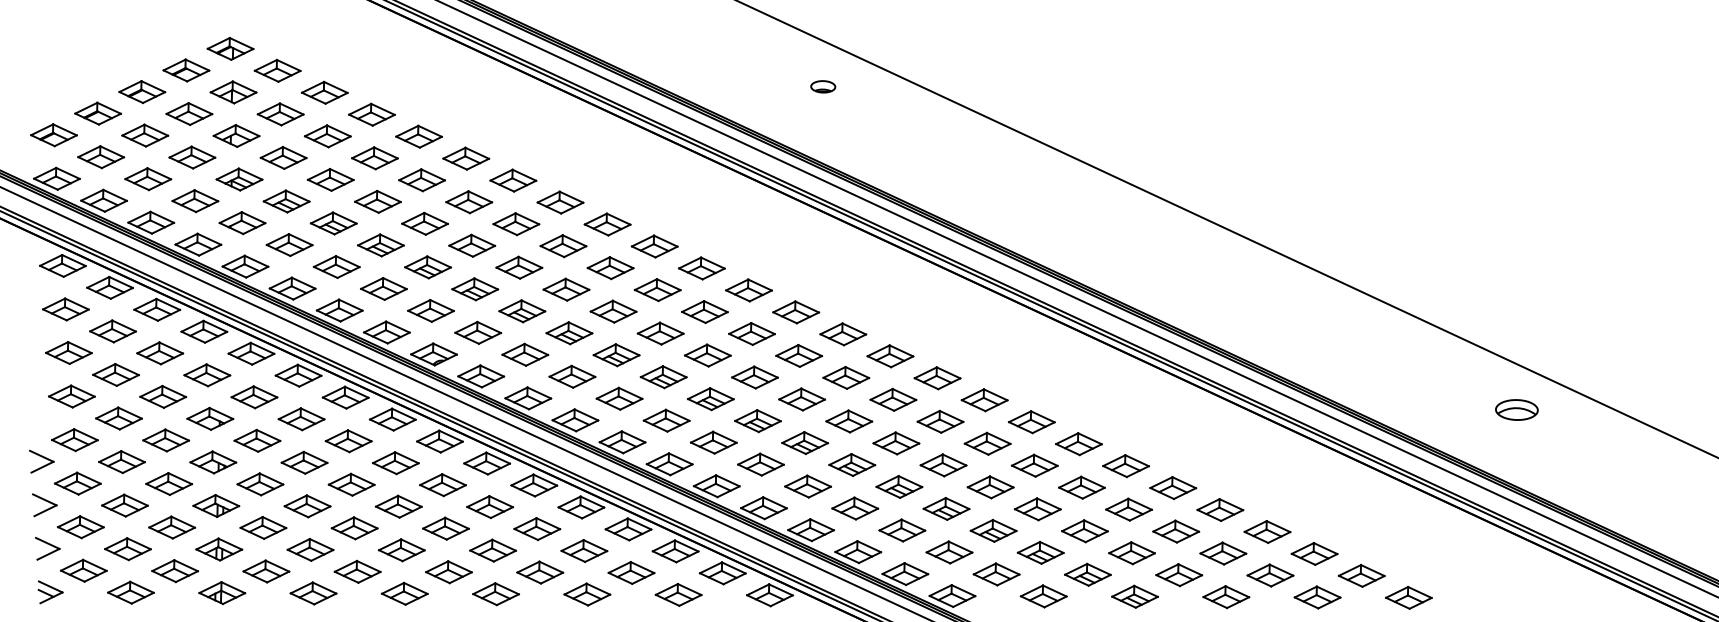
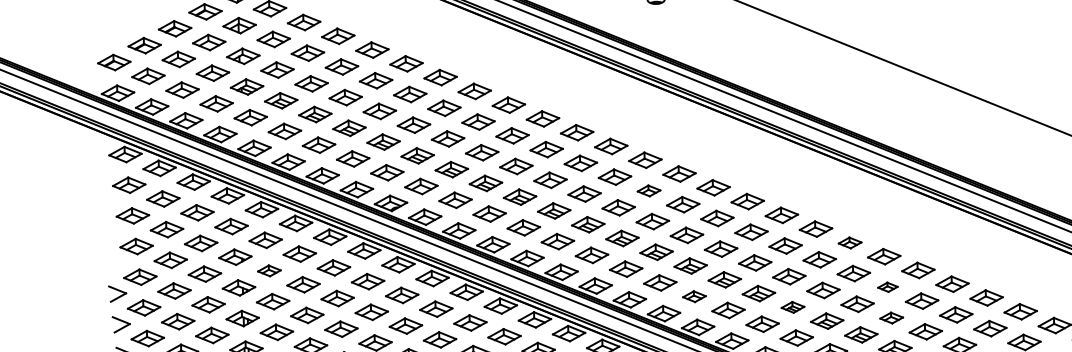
part: (798, 355) -> (648, 190), size x0.7
part: (257, 440) -> (269, 270), size x0.7
part: (1078, 444) -> (849, 243), size x0.7
part: (855, 508) -> (694, 296), size x0.7
part: (1128, 509) -> (887, 287), size x0.6
part: (993, 530) -> (792, 307), size x0.7
part: (1131, 553) -> (891, 318), size x0.7

